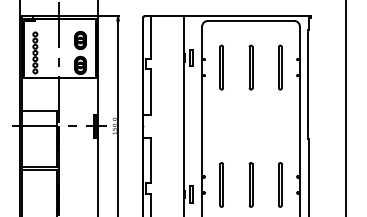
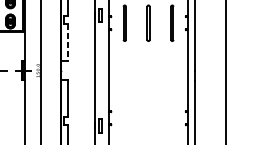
line: (151, 91) -> (67, 42), solid -> dashed
line: (220, 184) -> (123, 117), removed
part: (250, 184) -> (148, 117), removed
line: (279, 184) -> (171, 117), removed

